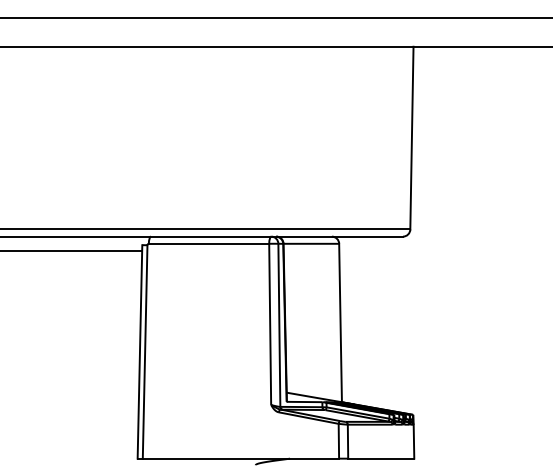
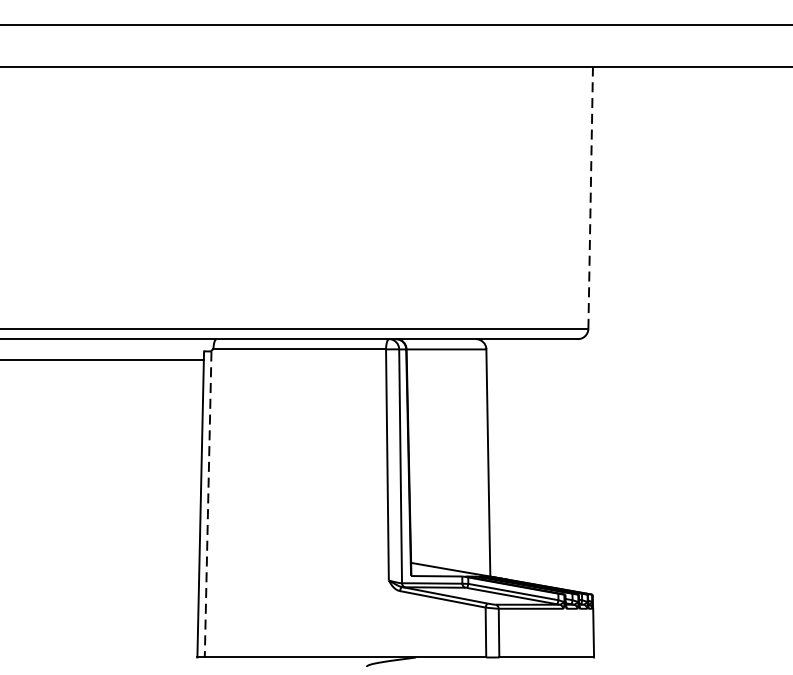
line: (411, 137) -> (590, 196), solid -> dashed
line: (145, 351) -> (208, 503), solid -> dashed

